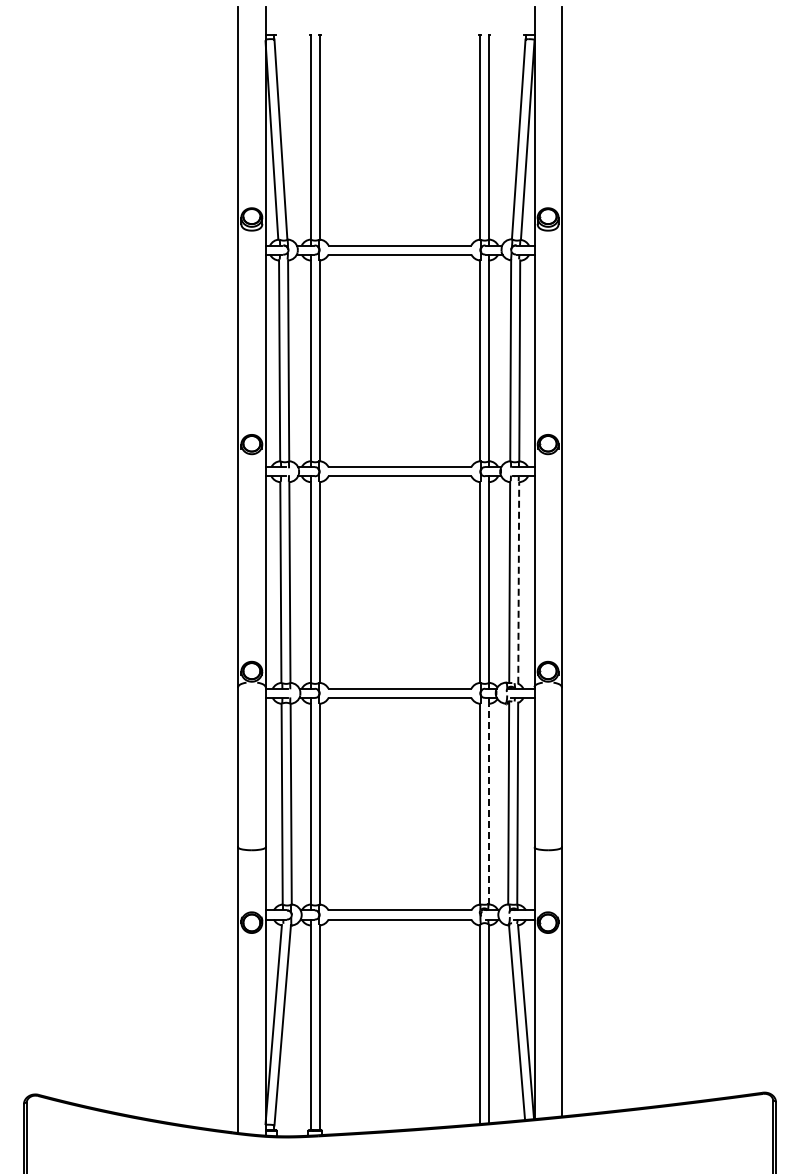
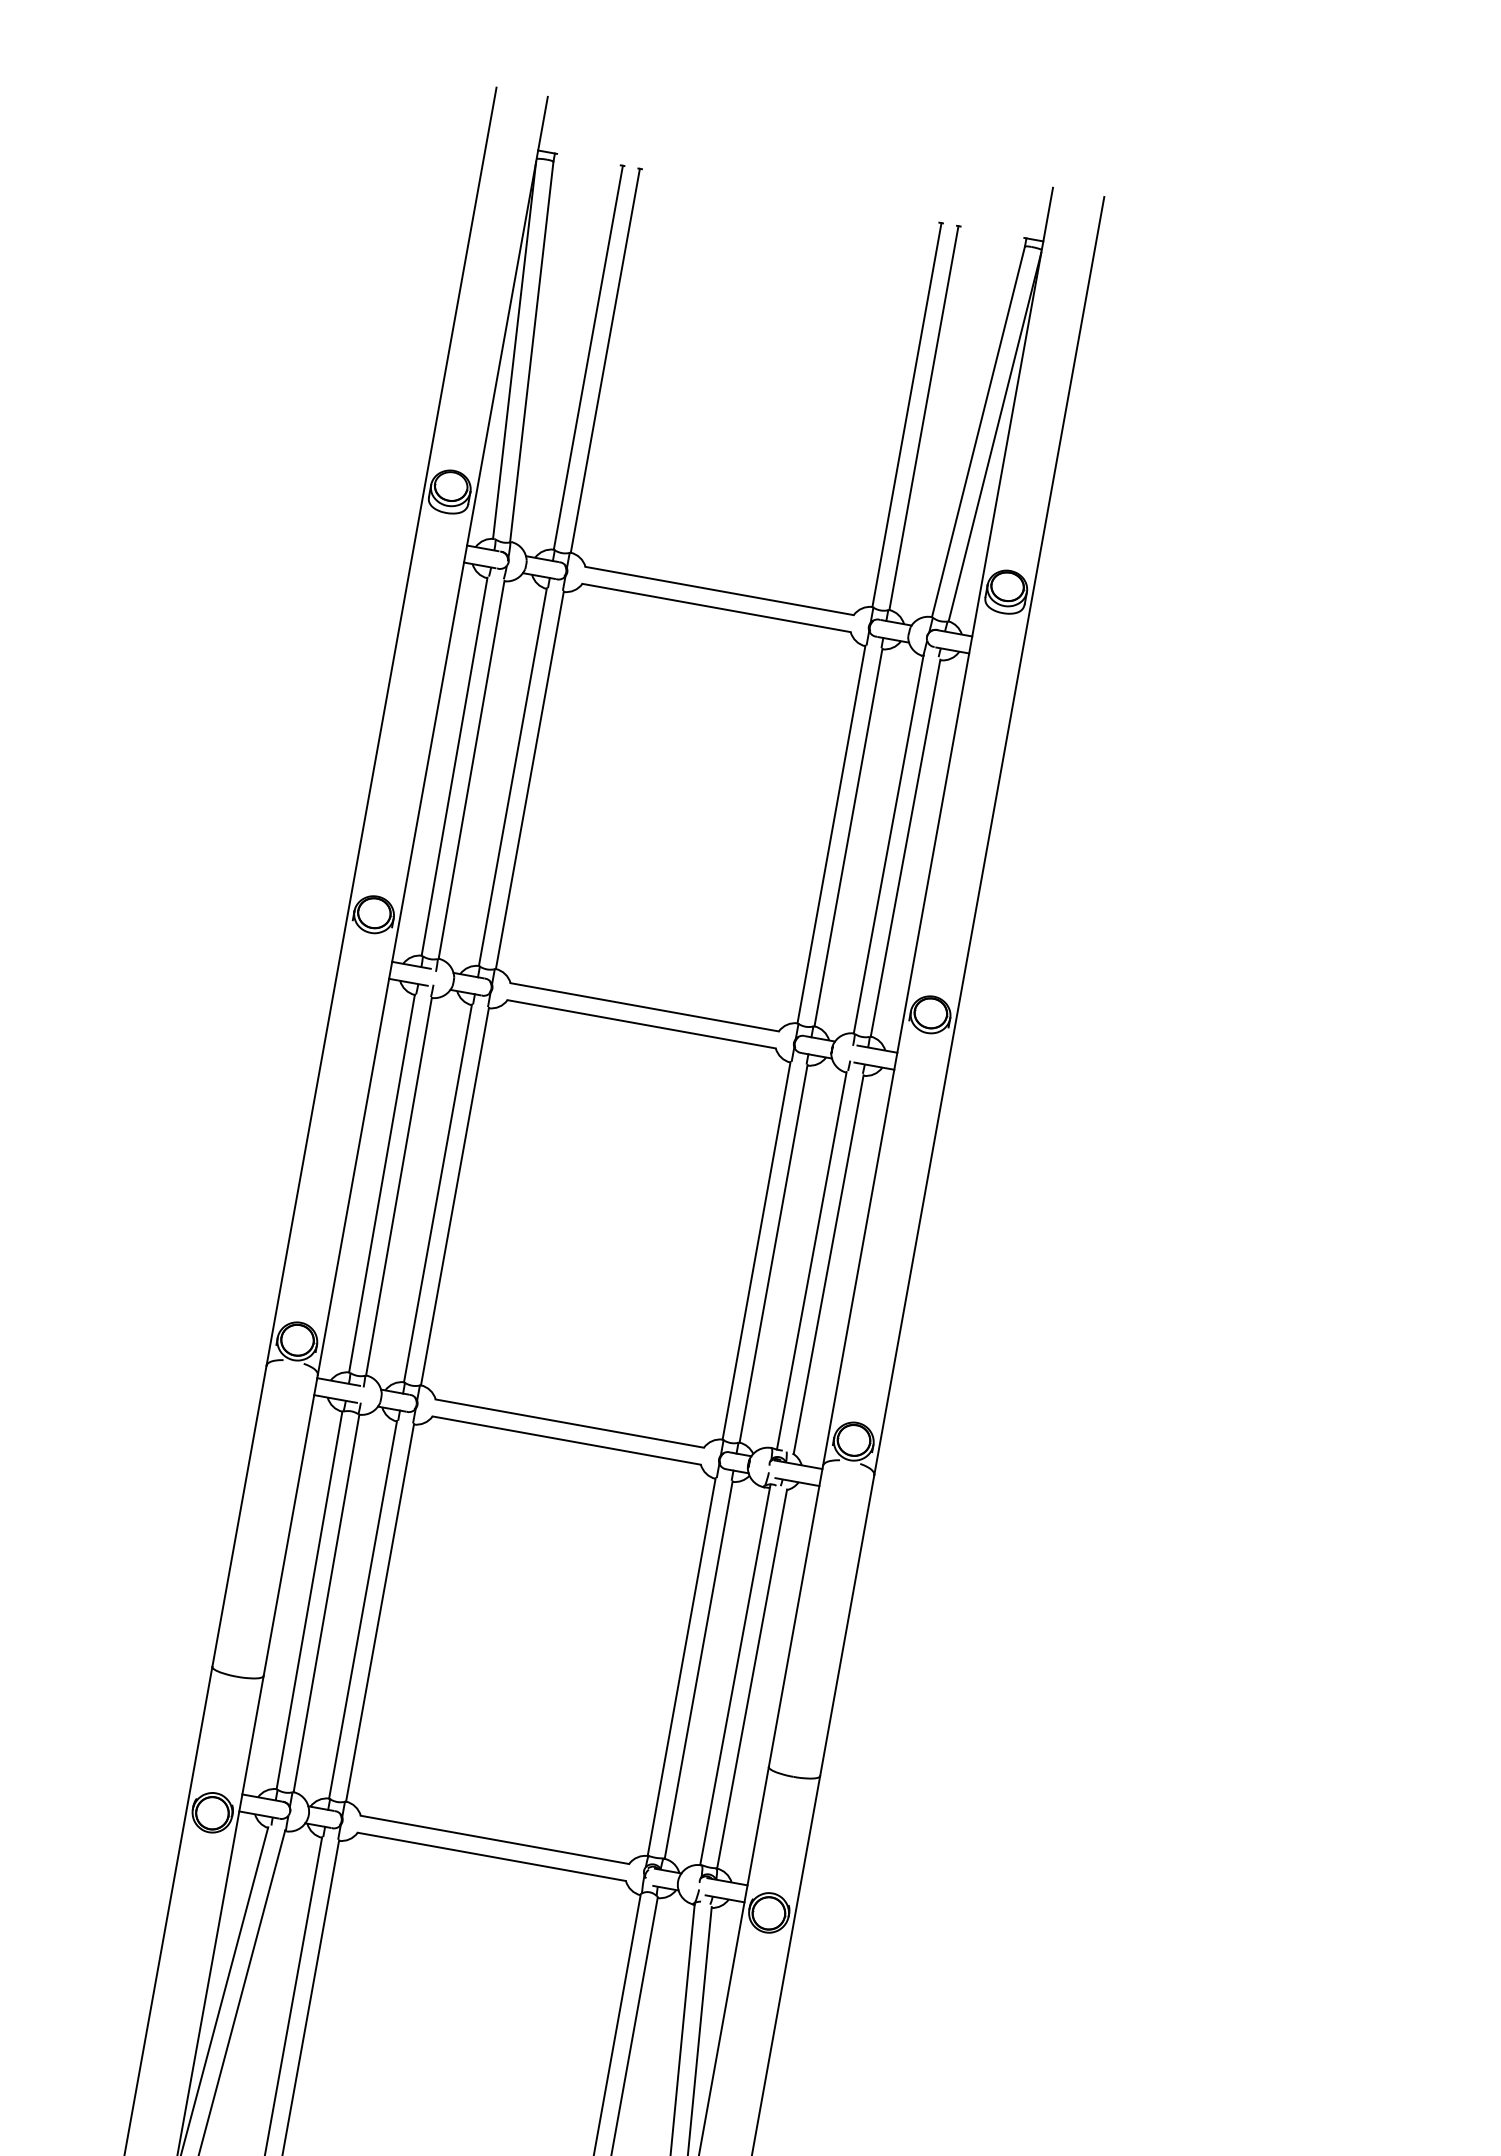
line: (518, 582) -> (828, 1263), dashed -> solid
line: (489, 804) -> (698, 1671), dashed -> solid

